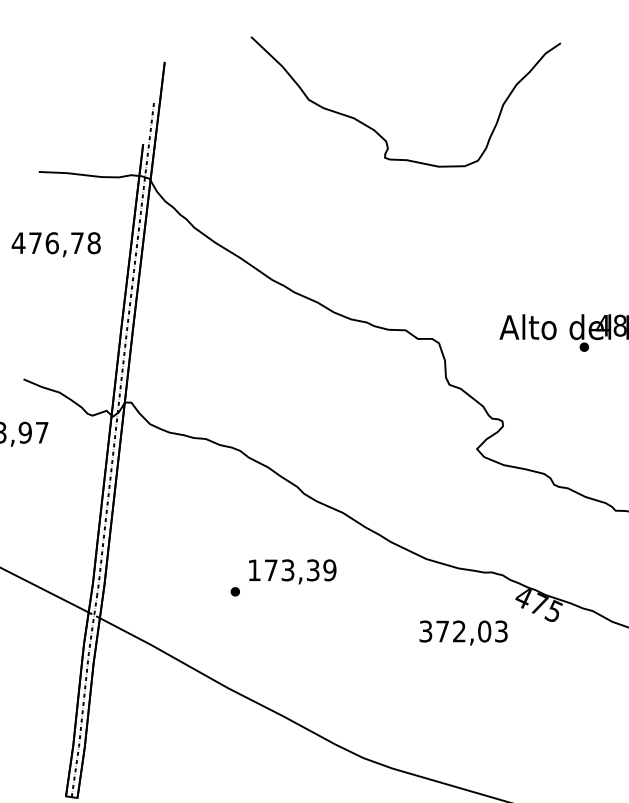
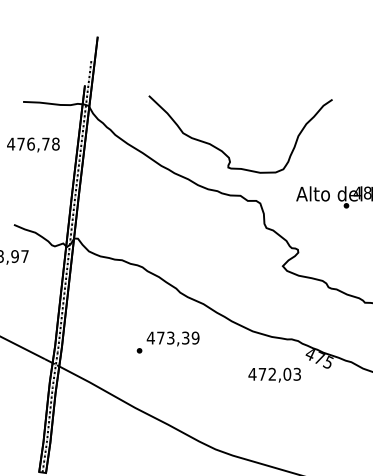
curve: (376, 130) -> (223, 151), moved
text: (253, 569) -> (150, 337), 173,39 -> 473,39
text: (425, 630) -> (252, 373), 372,03 -> 472,03

